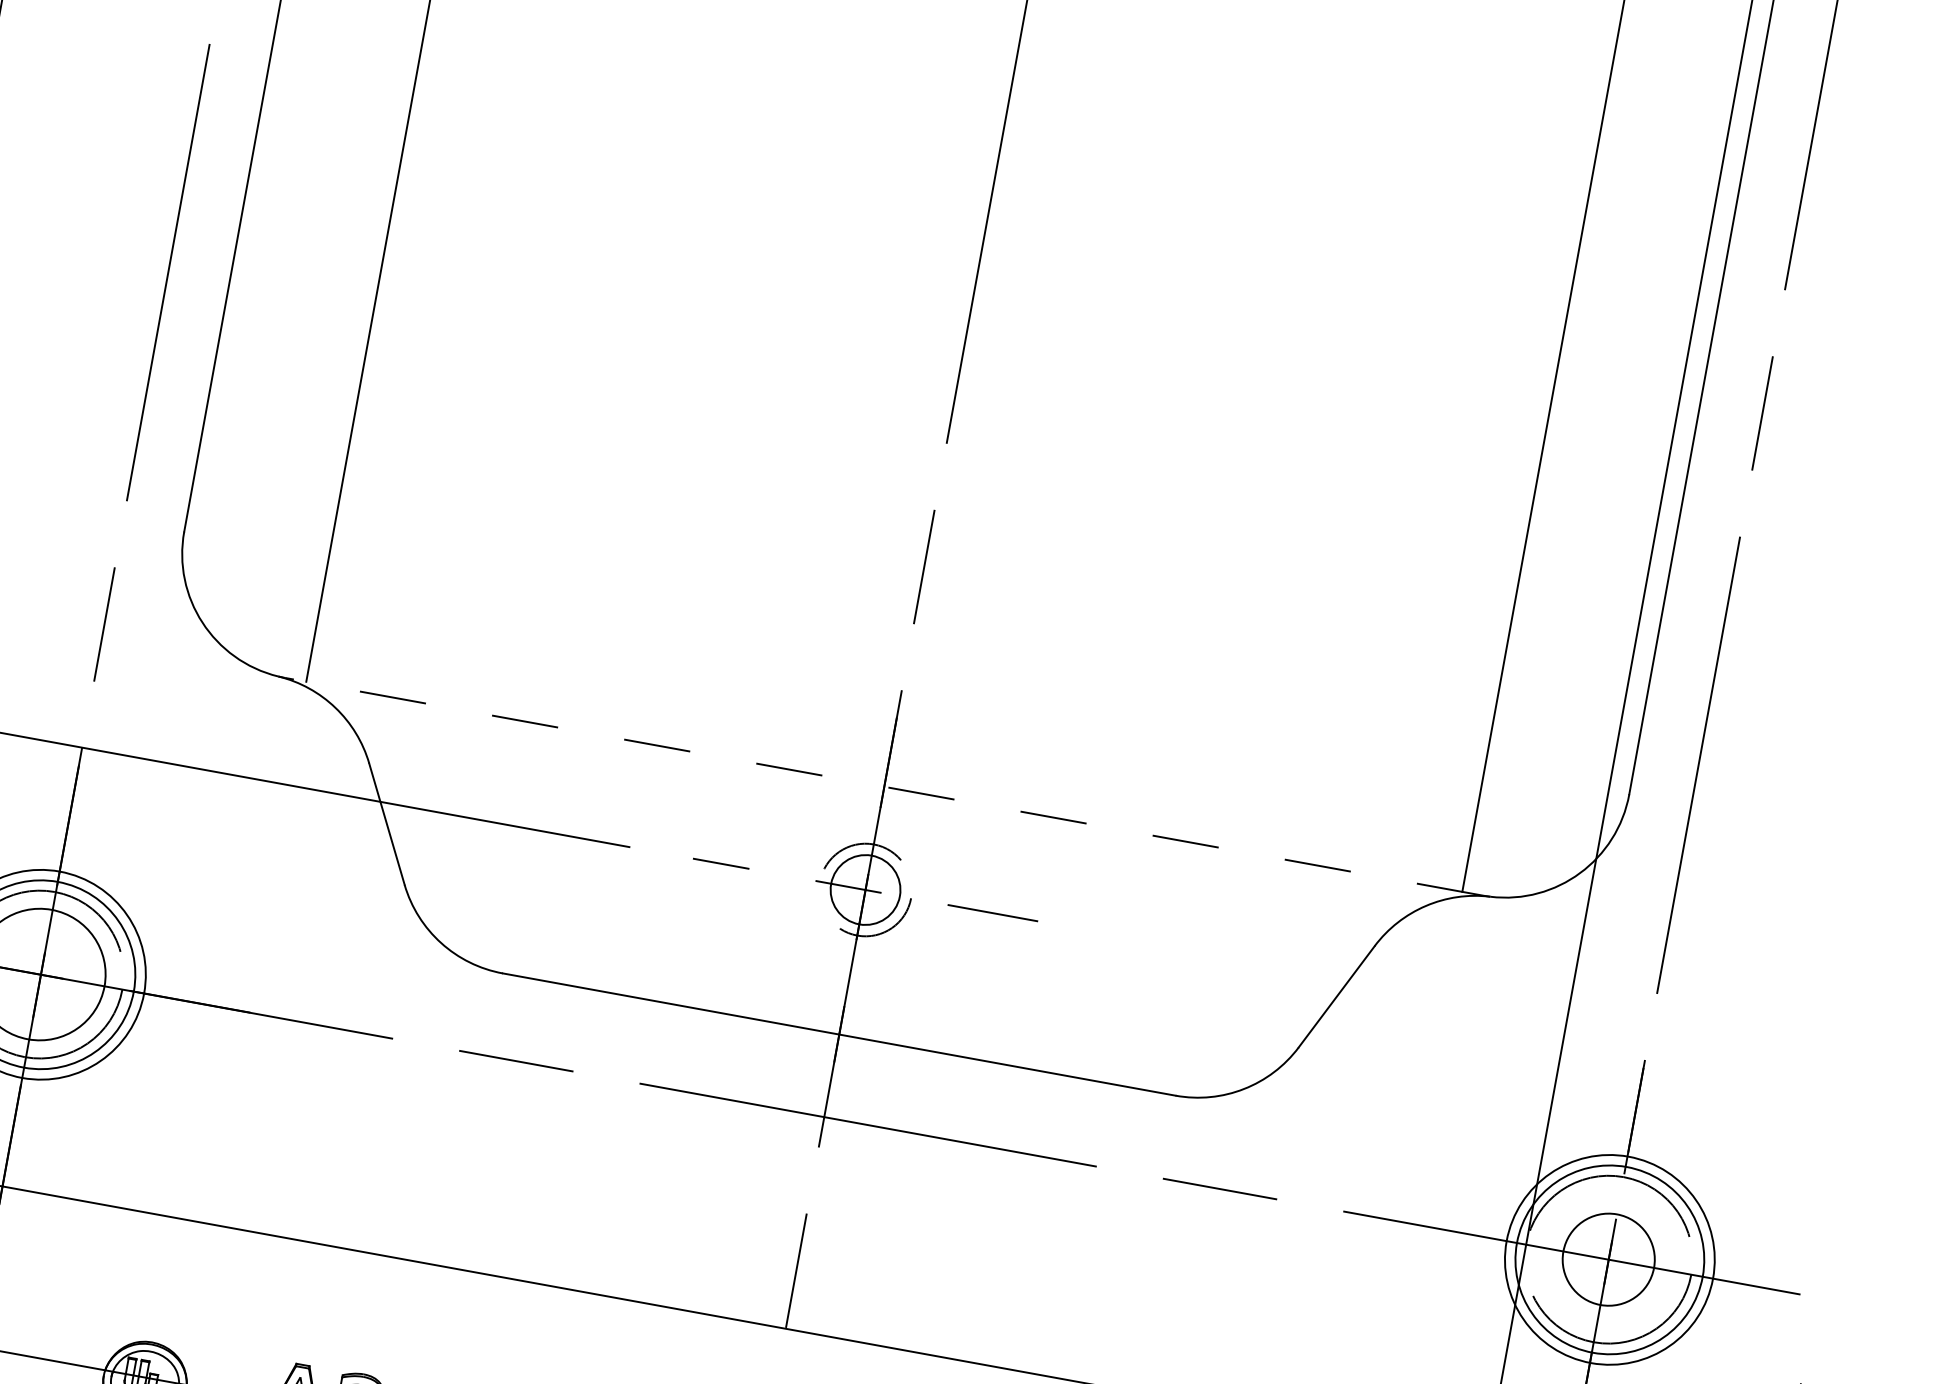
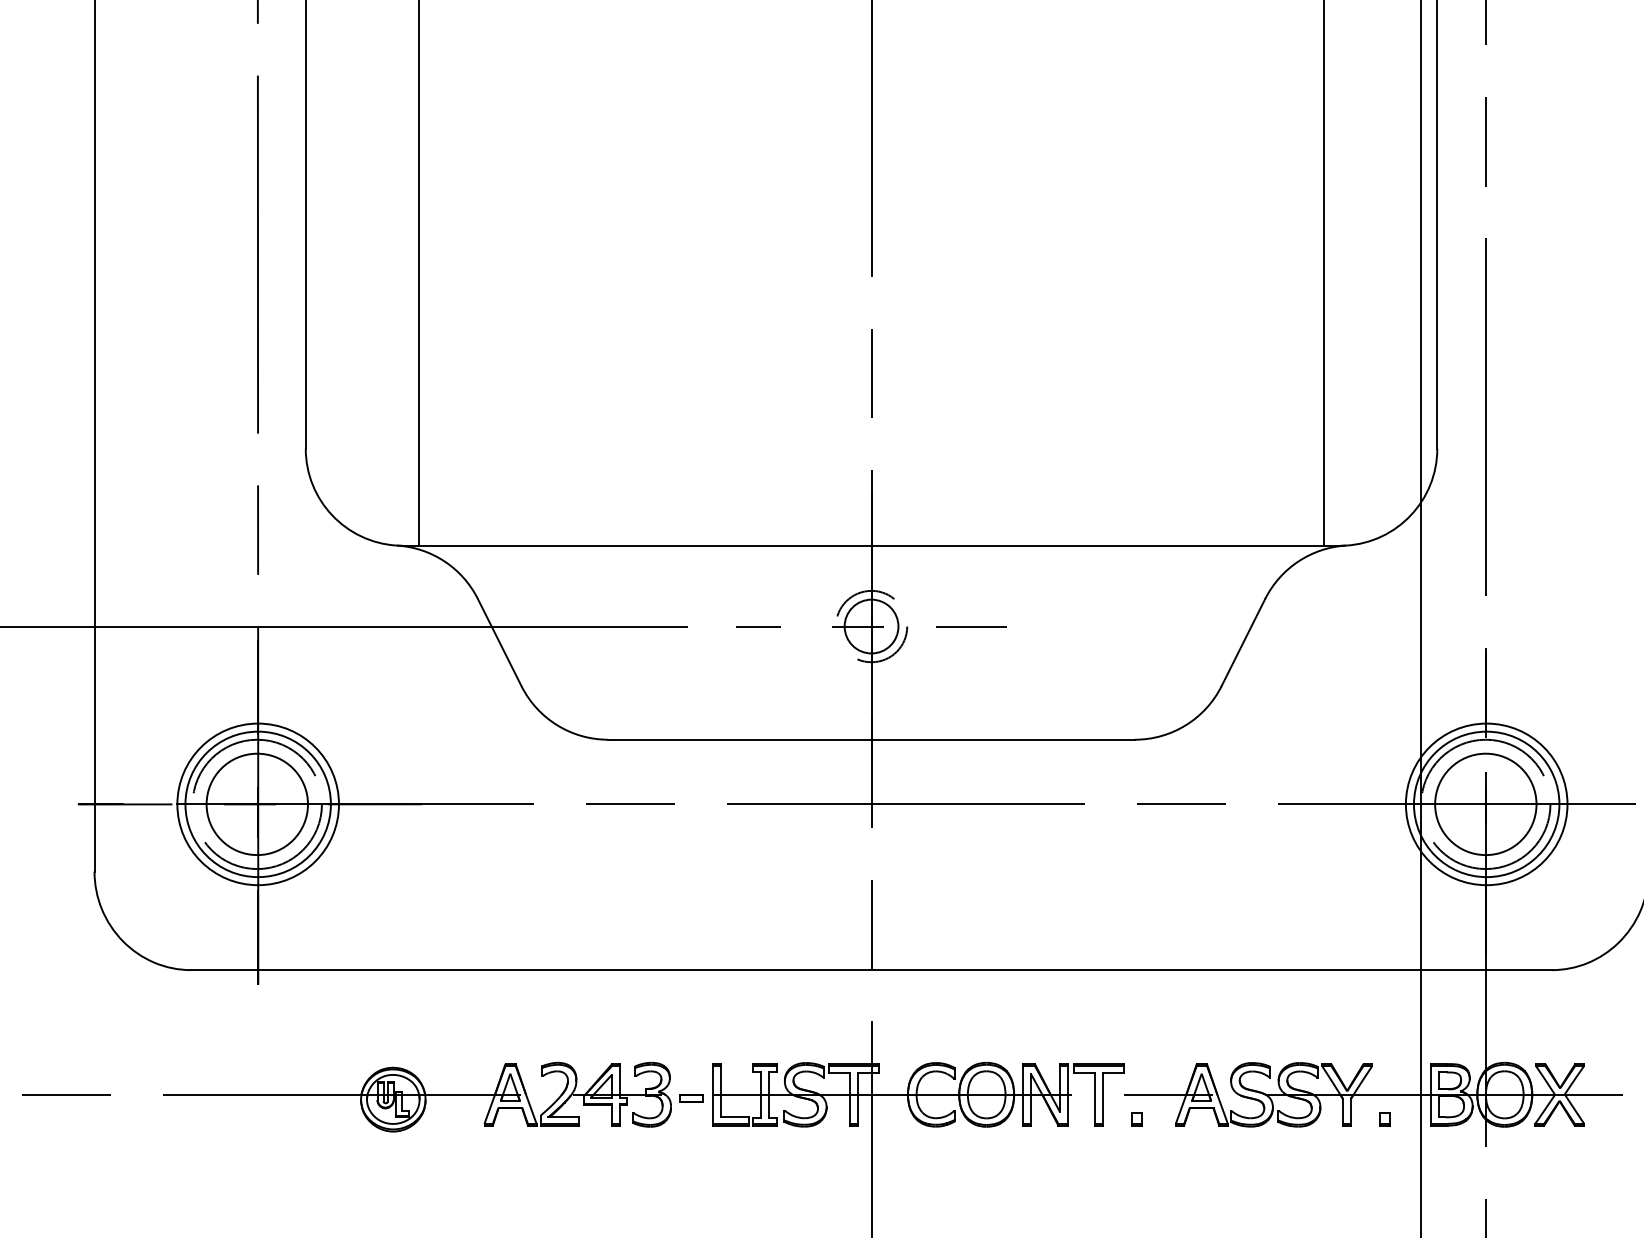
line: (884, 786) -> (871, 545), dashed -> solid
circle: (1608, 1259) -> (1485, 804), size x1.43

